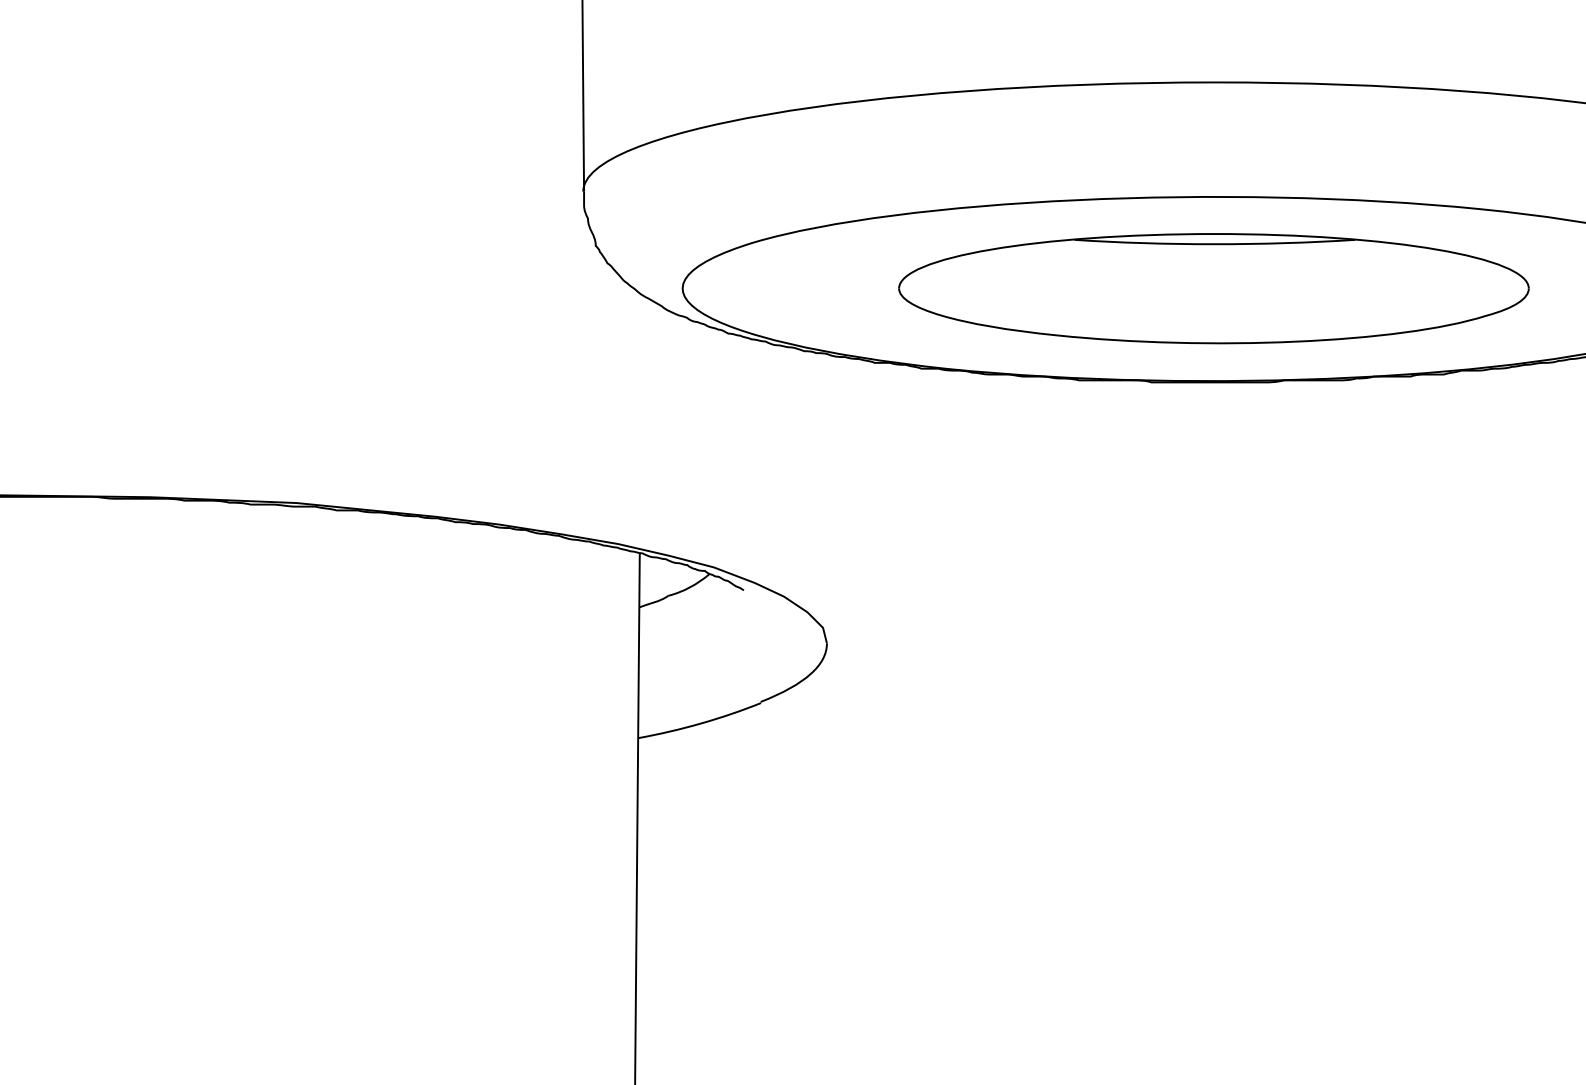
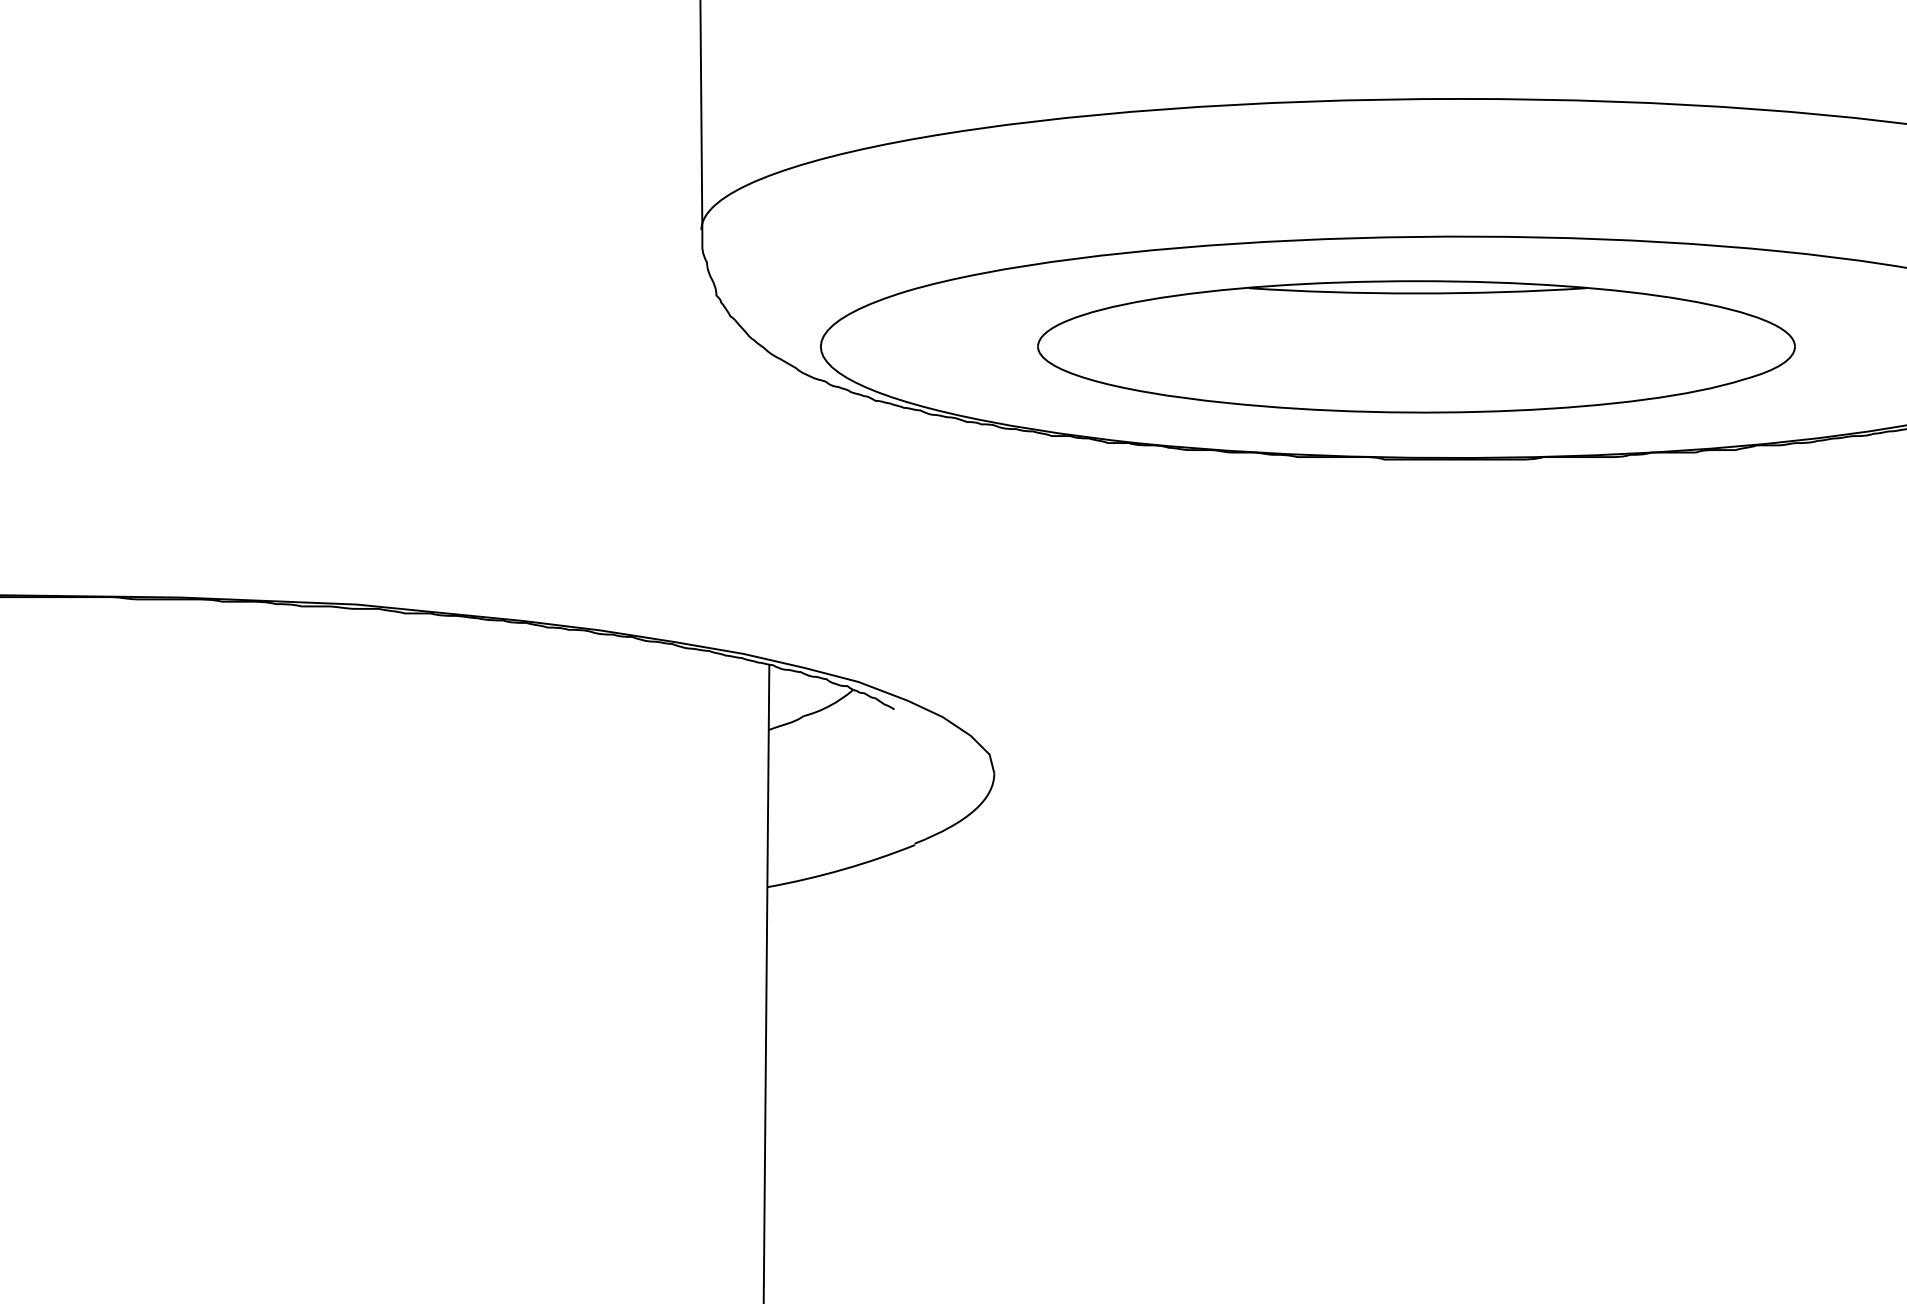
part: (1213, 288) -> (1416, 346), moved

